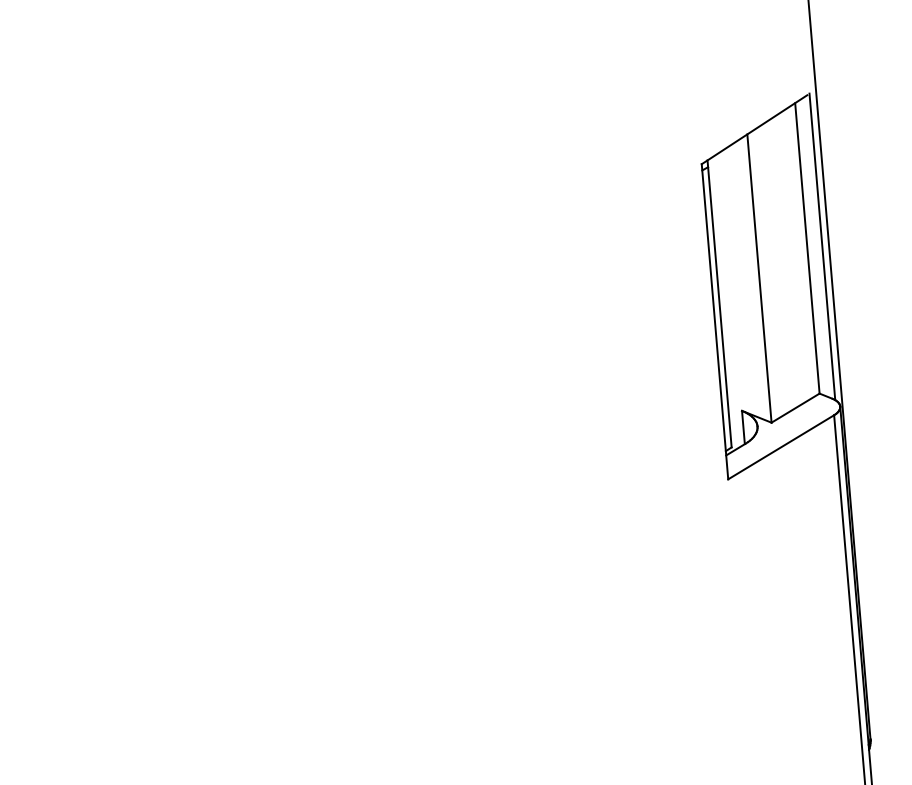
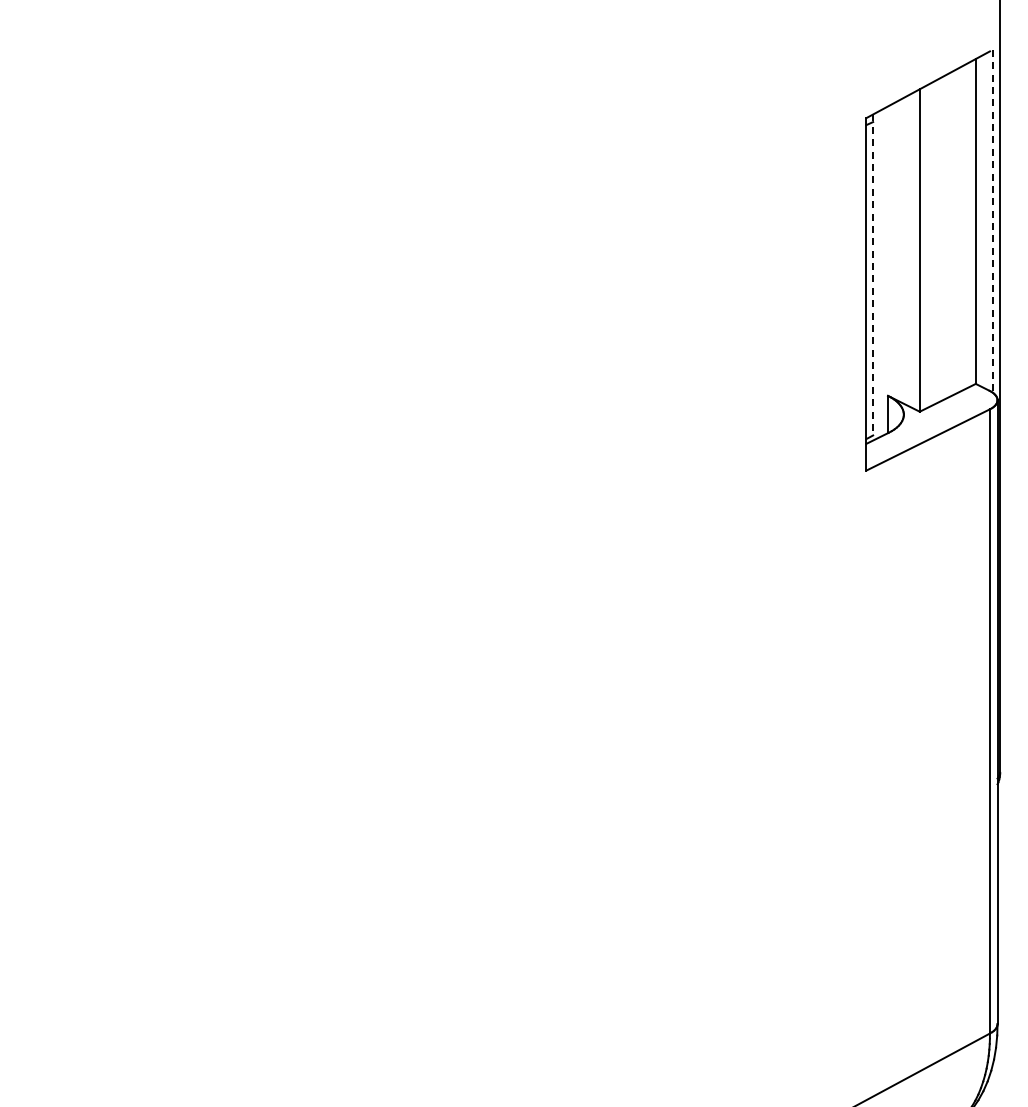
line: (822, 247) -> (992, 221), solid -> dashed
line: (719, 304) -> (873, 275), solid -> dashed

